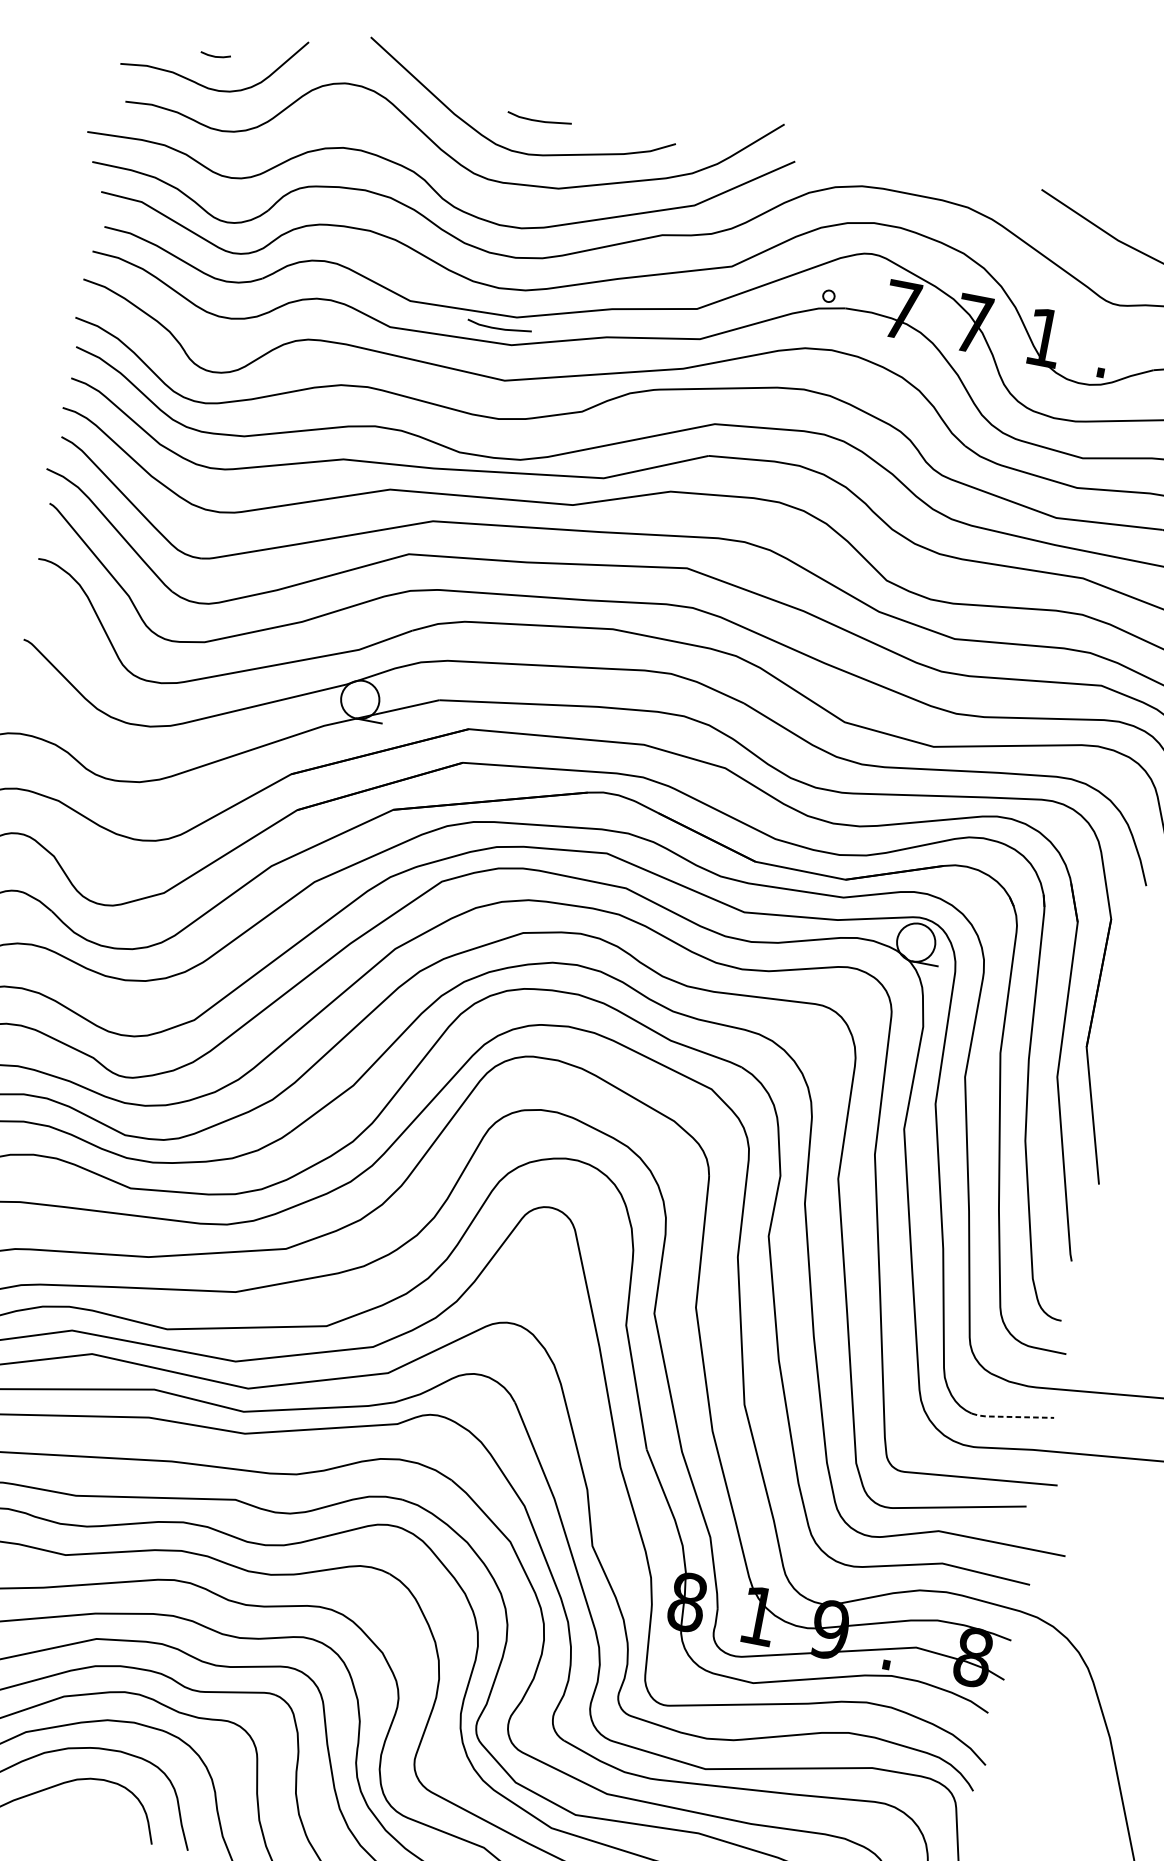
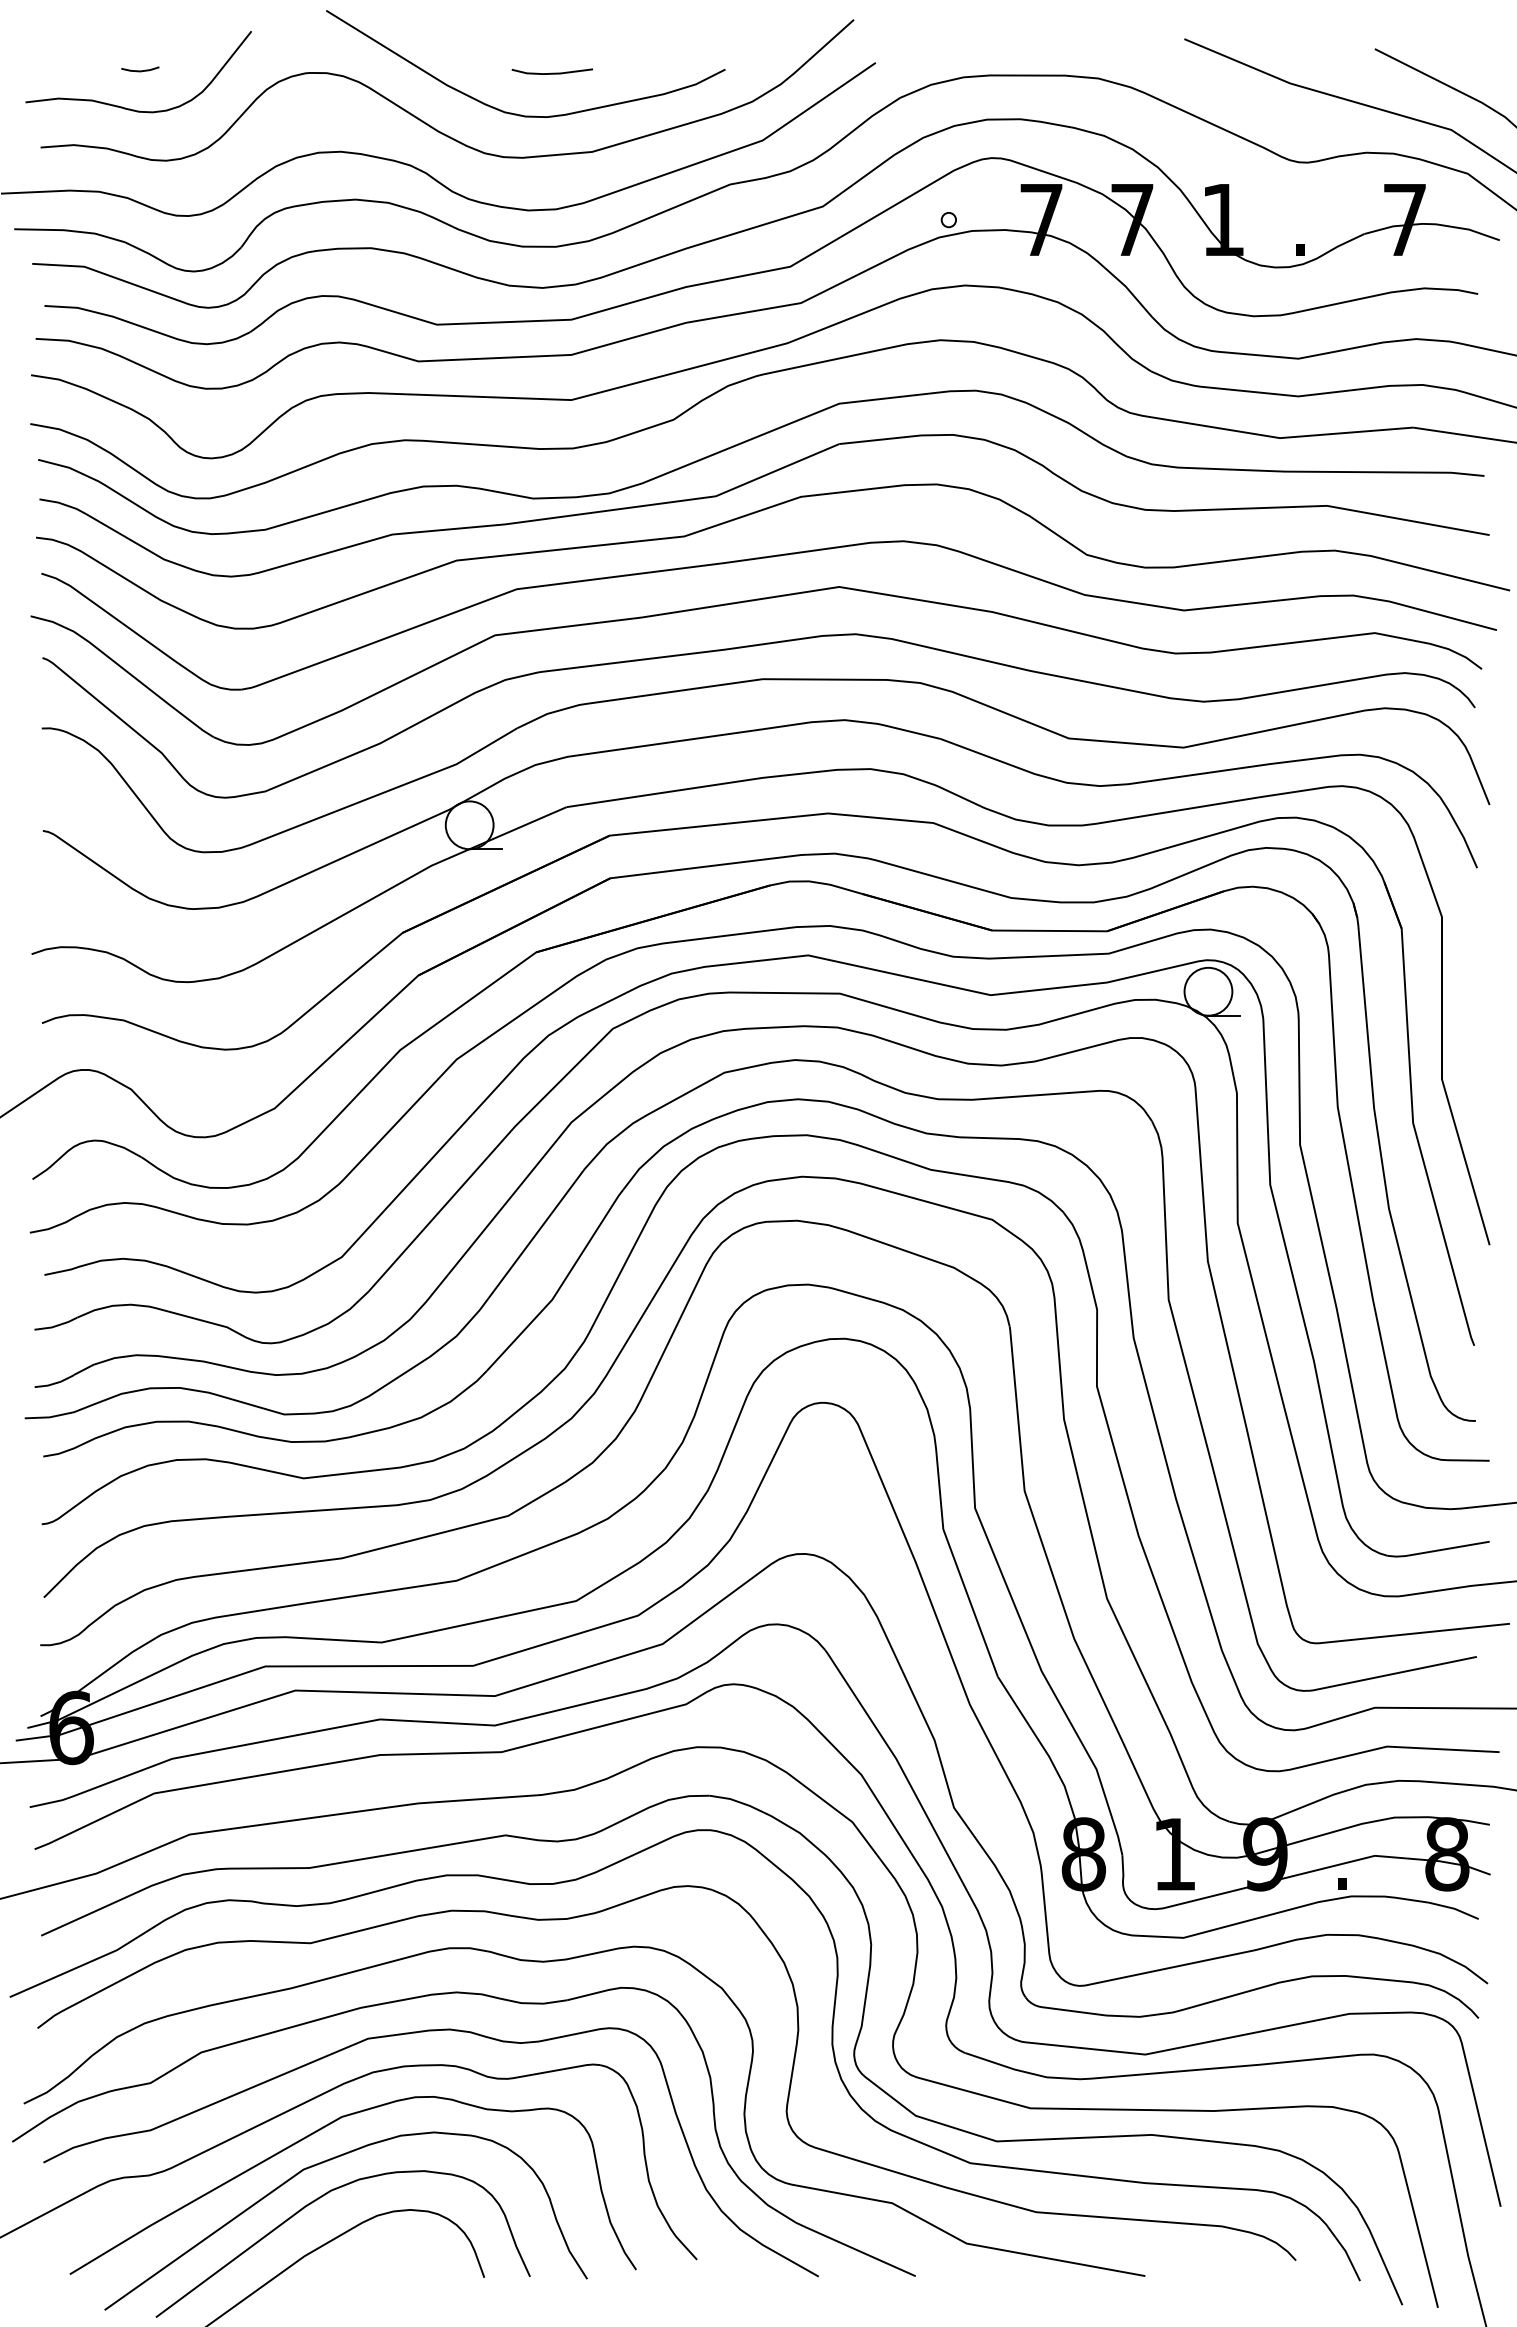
line: (498, 327) -> (551, 336), removed
line: (1011, 1416) -> (1437, 1550), dashed -> solid

